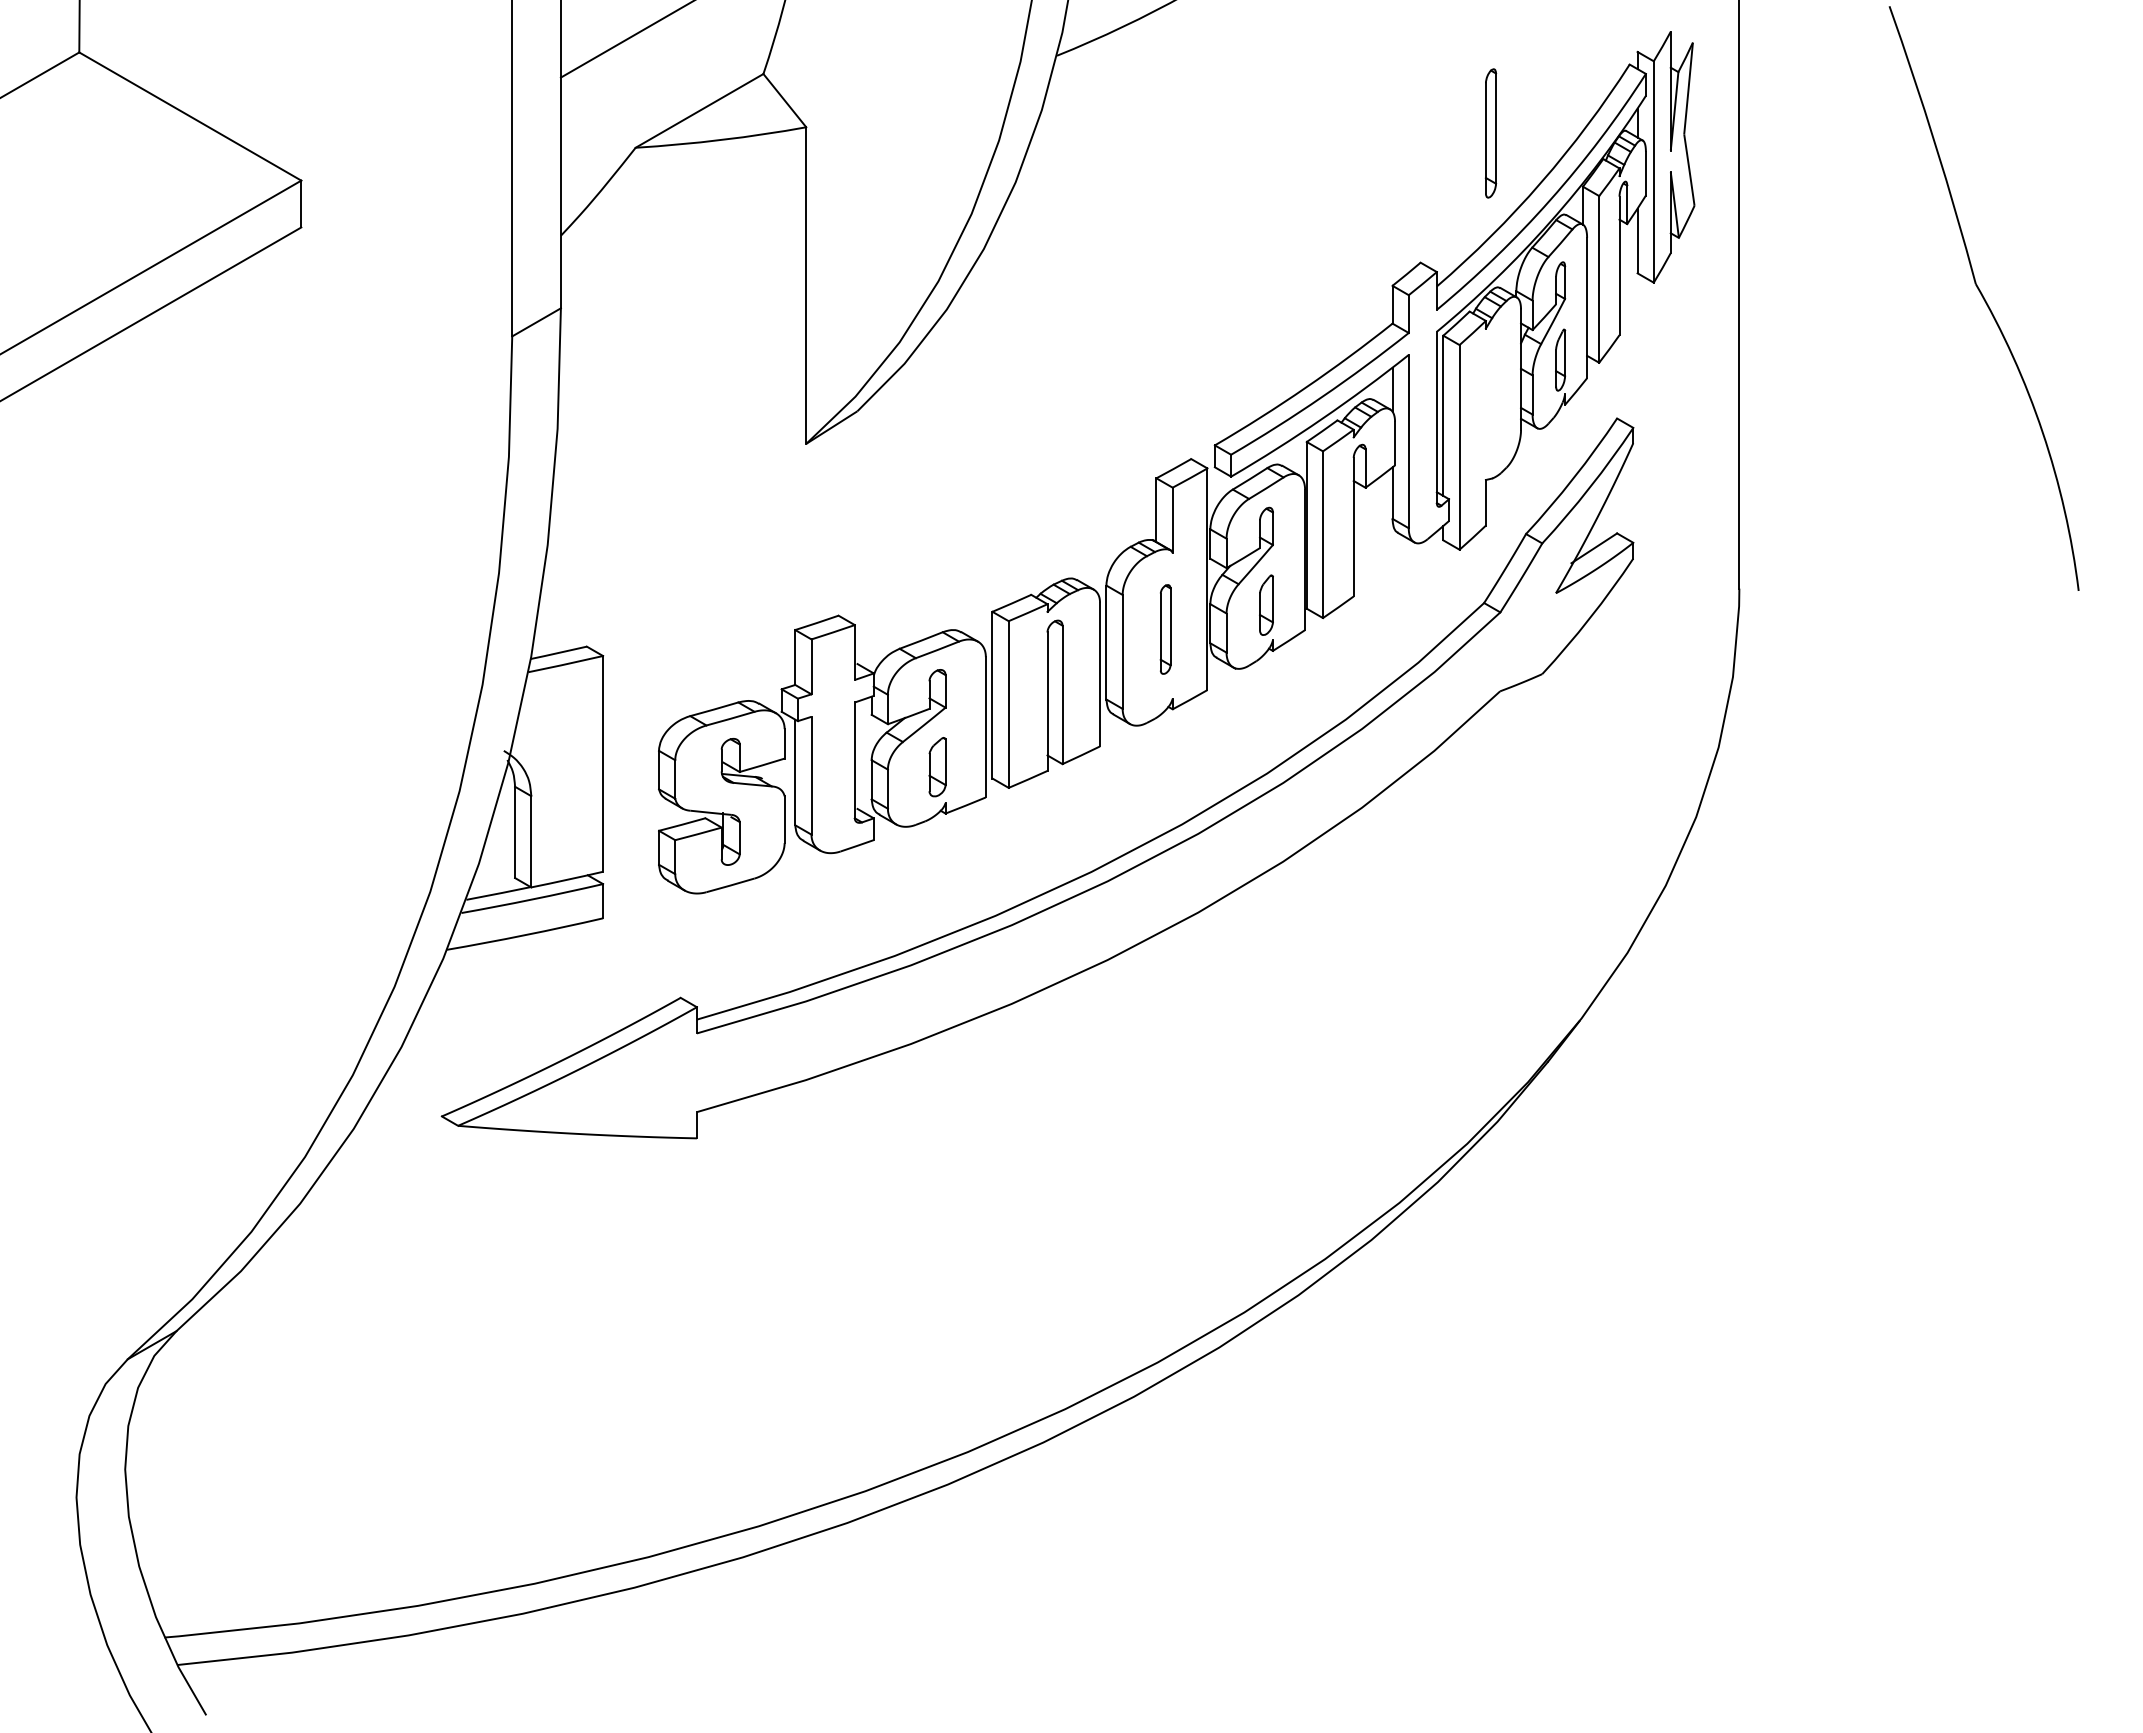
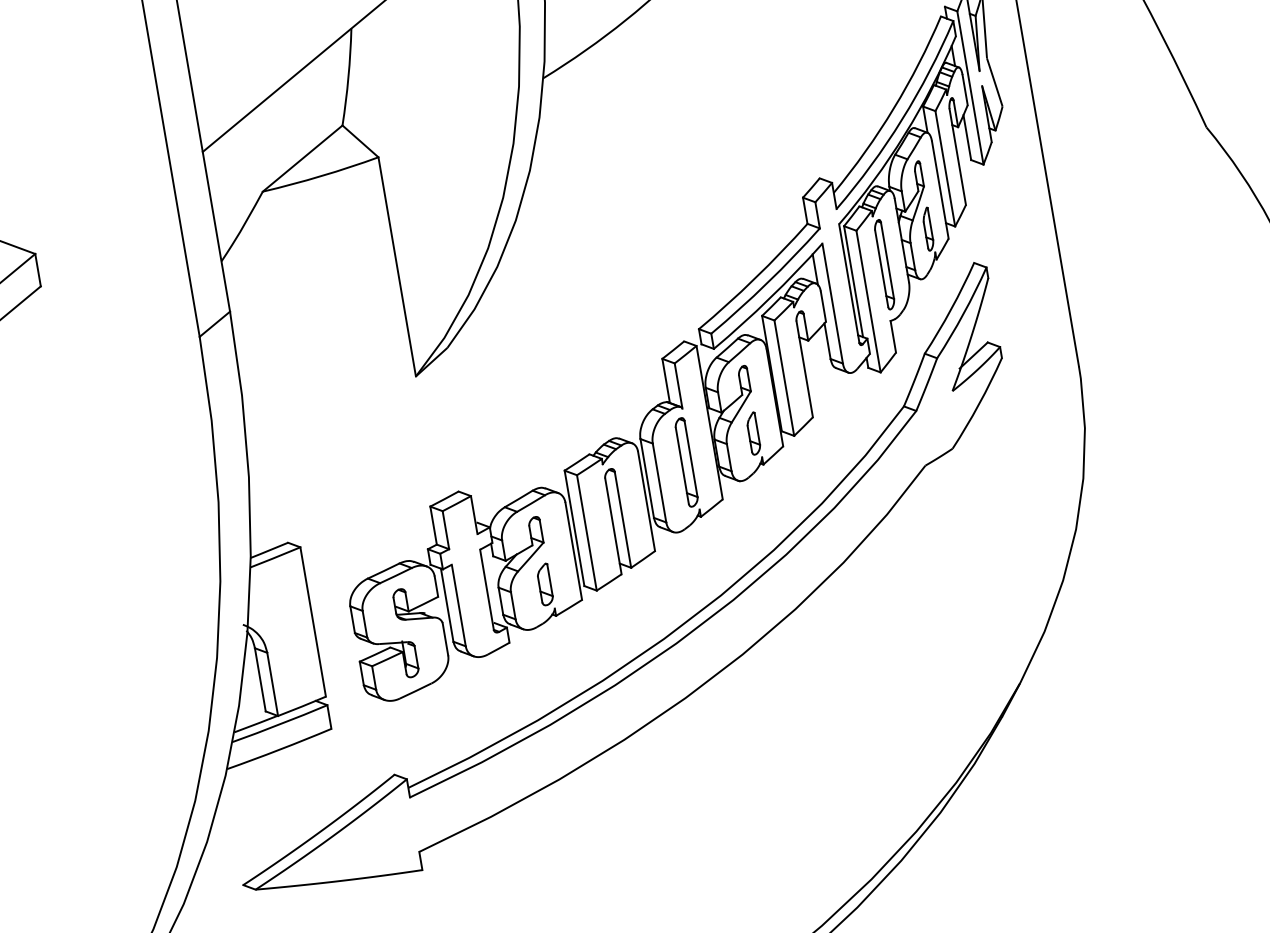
part: (1490, 133) -> (884, 264), moved
part: (1165, 629) -> (686, 462), size x1.43

